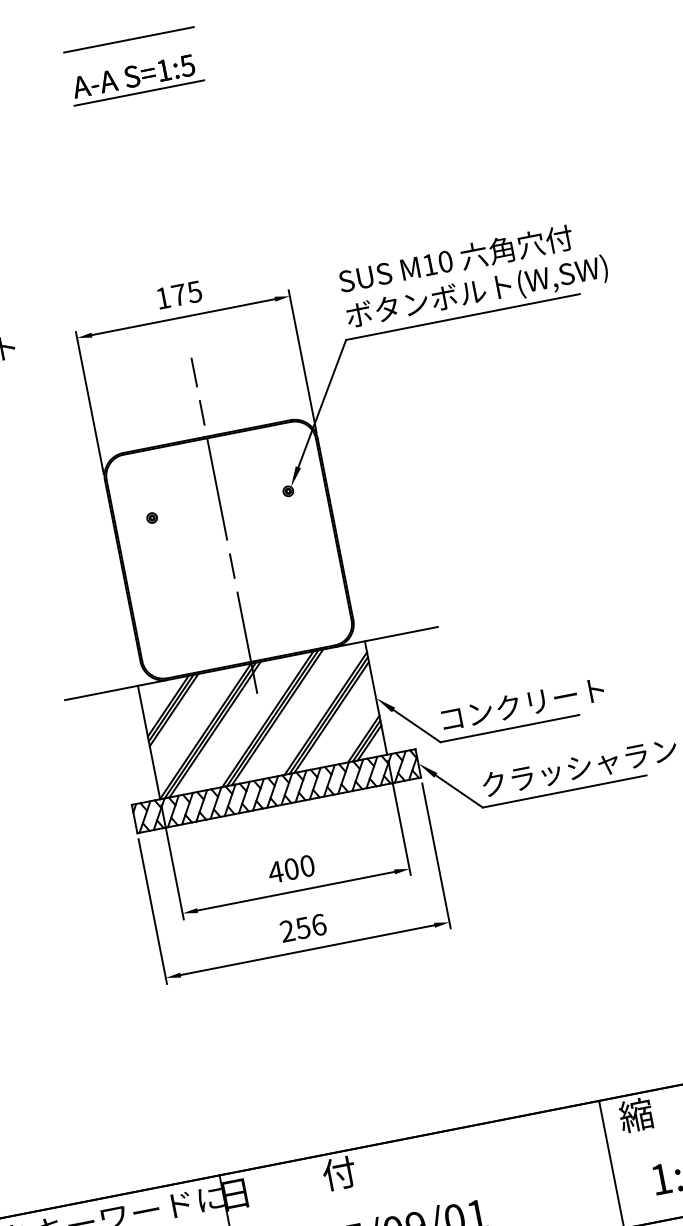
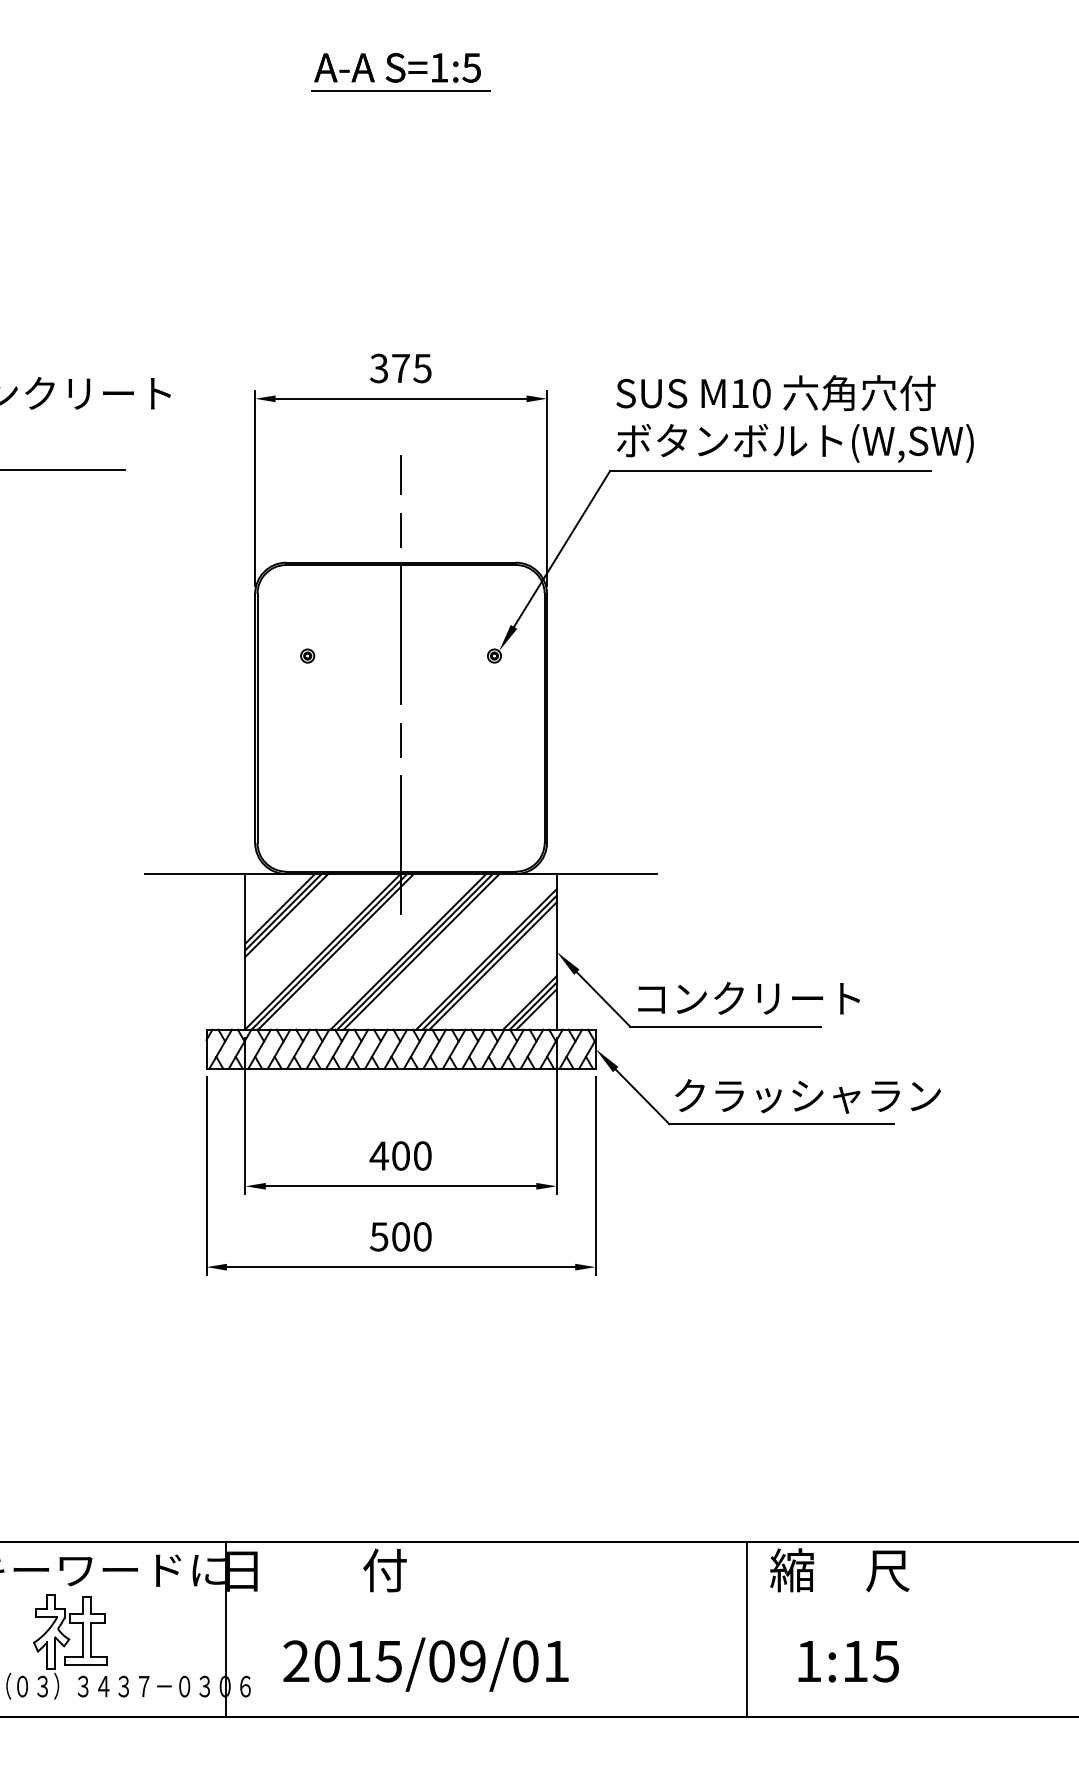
line: (128, 39) -> (400, 17), removed
text: (163, 298) -> (379, 368), 175 -> 375
text: (302, 927) -> (400, 1236), 256 -> 500

